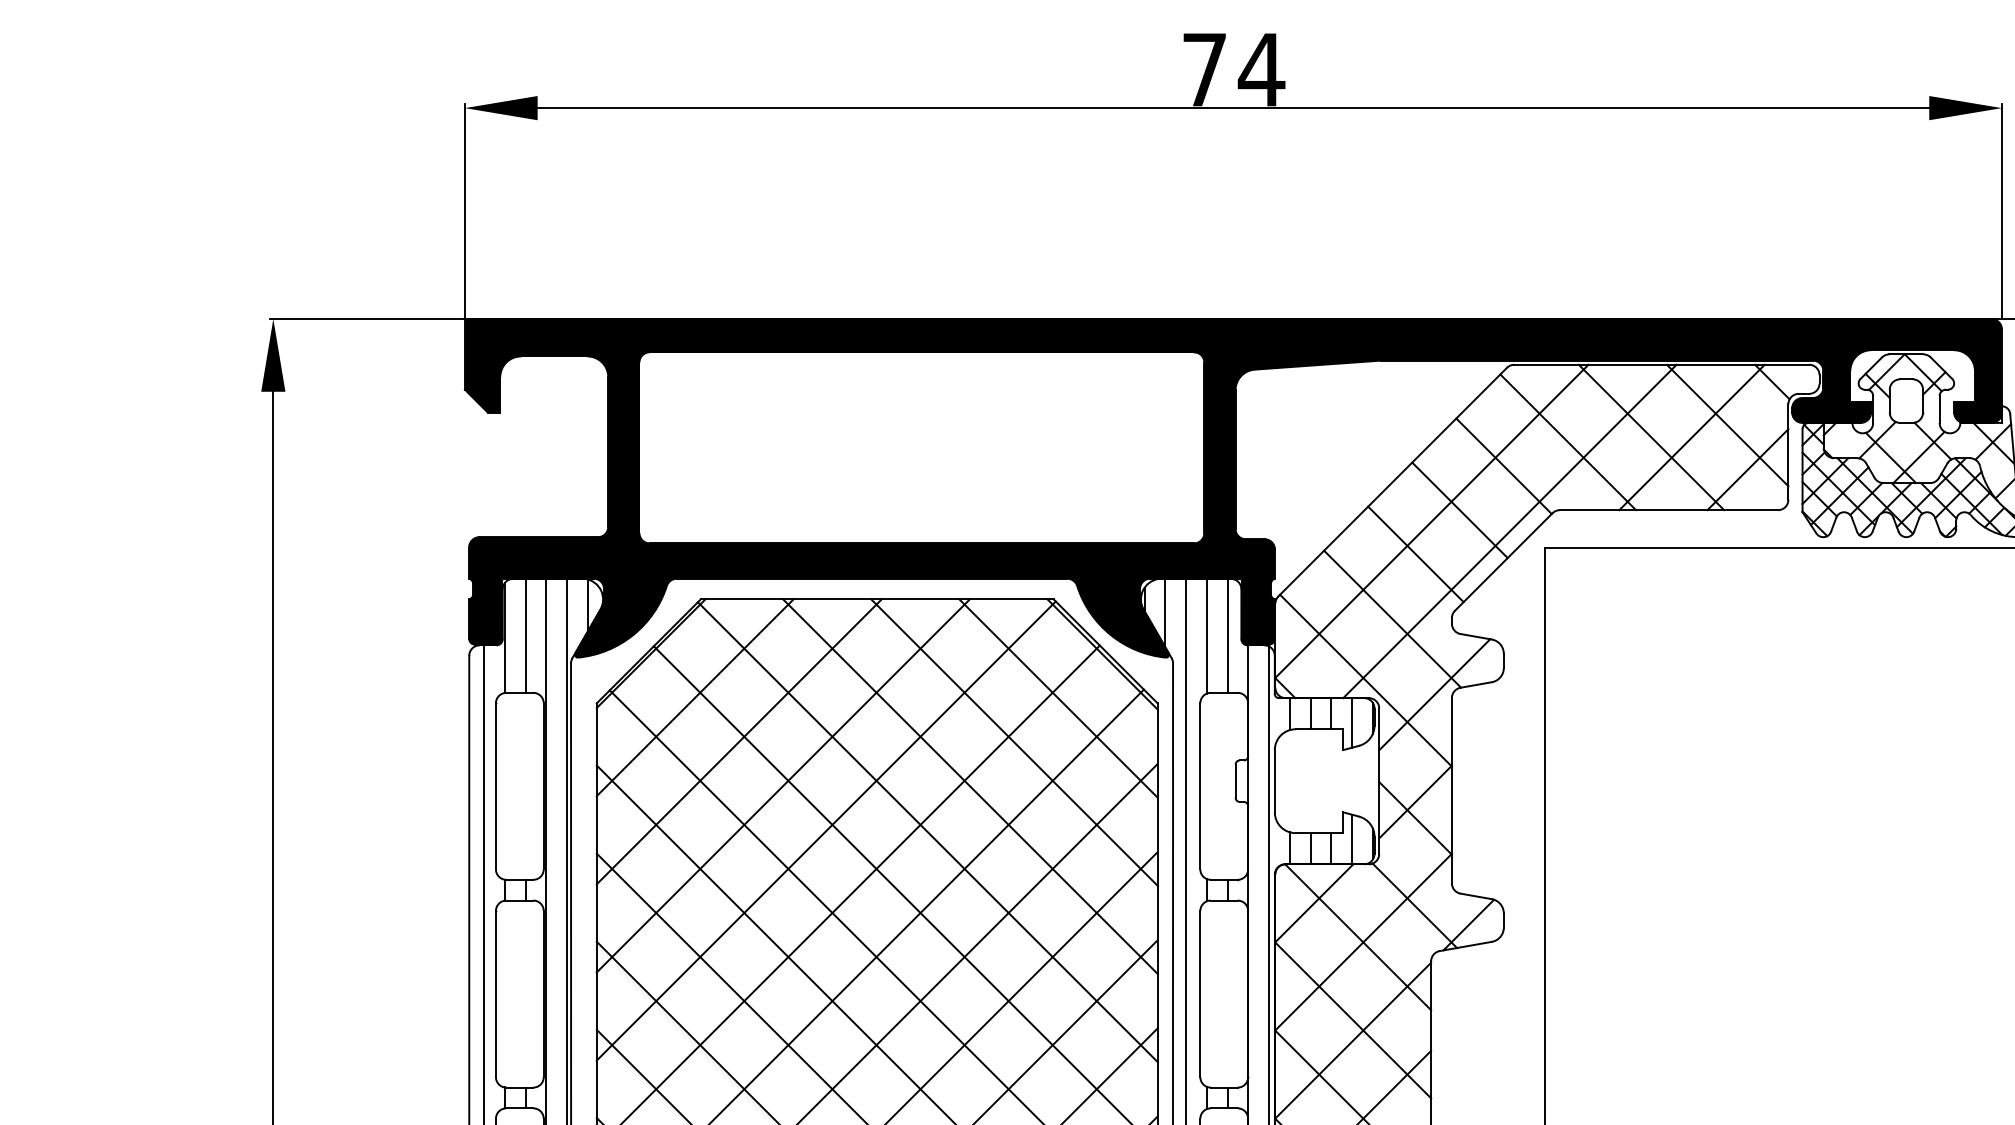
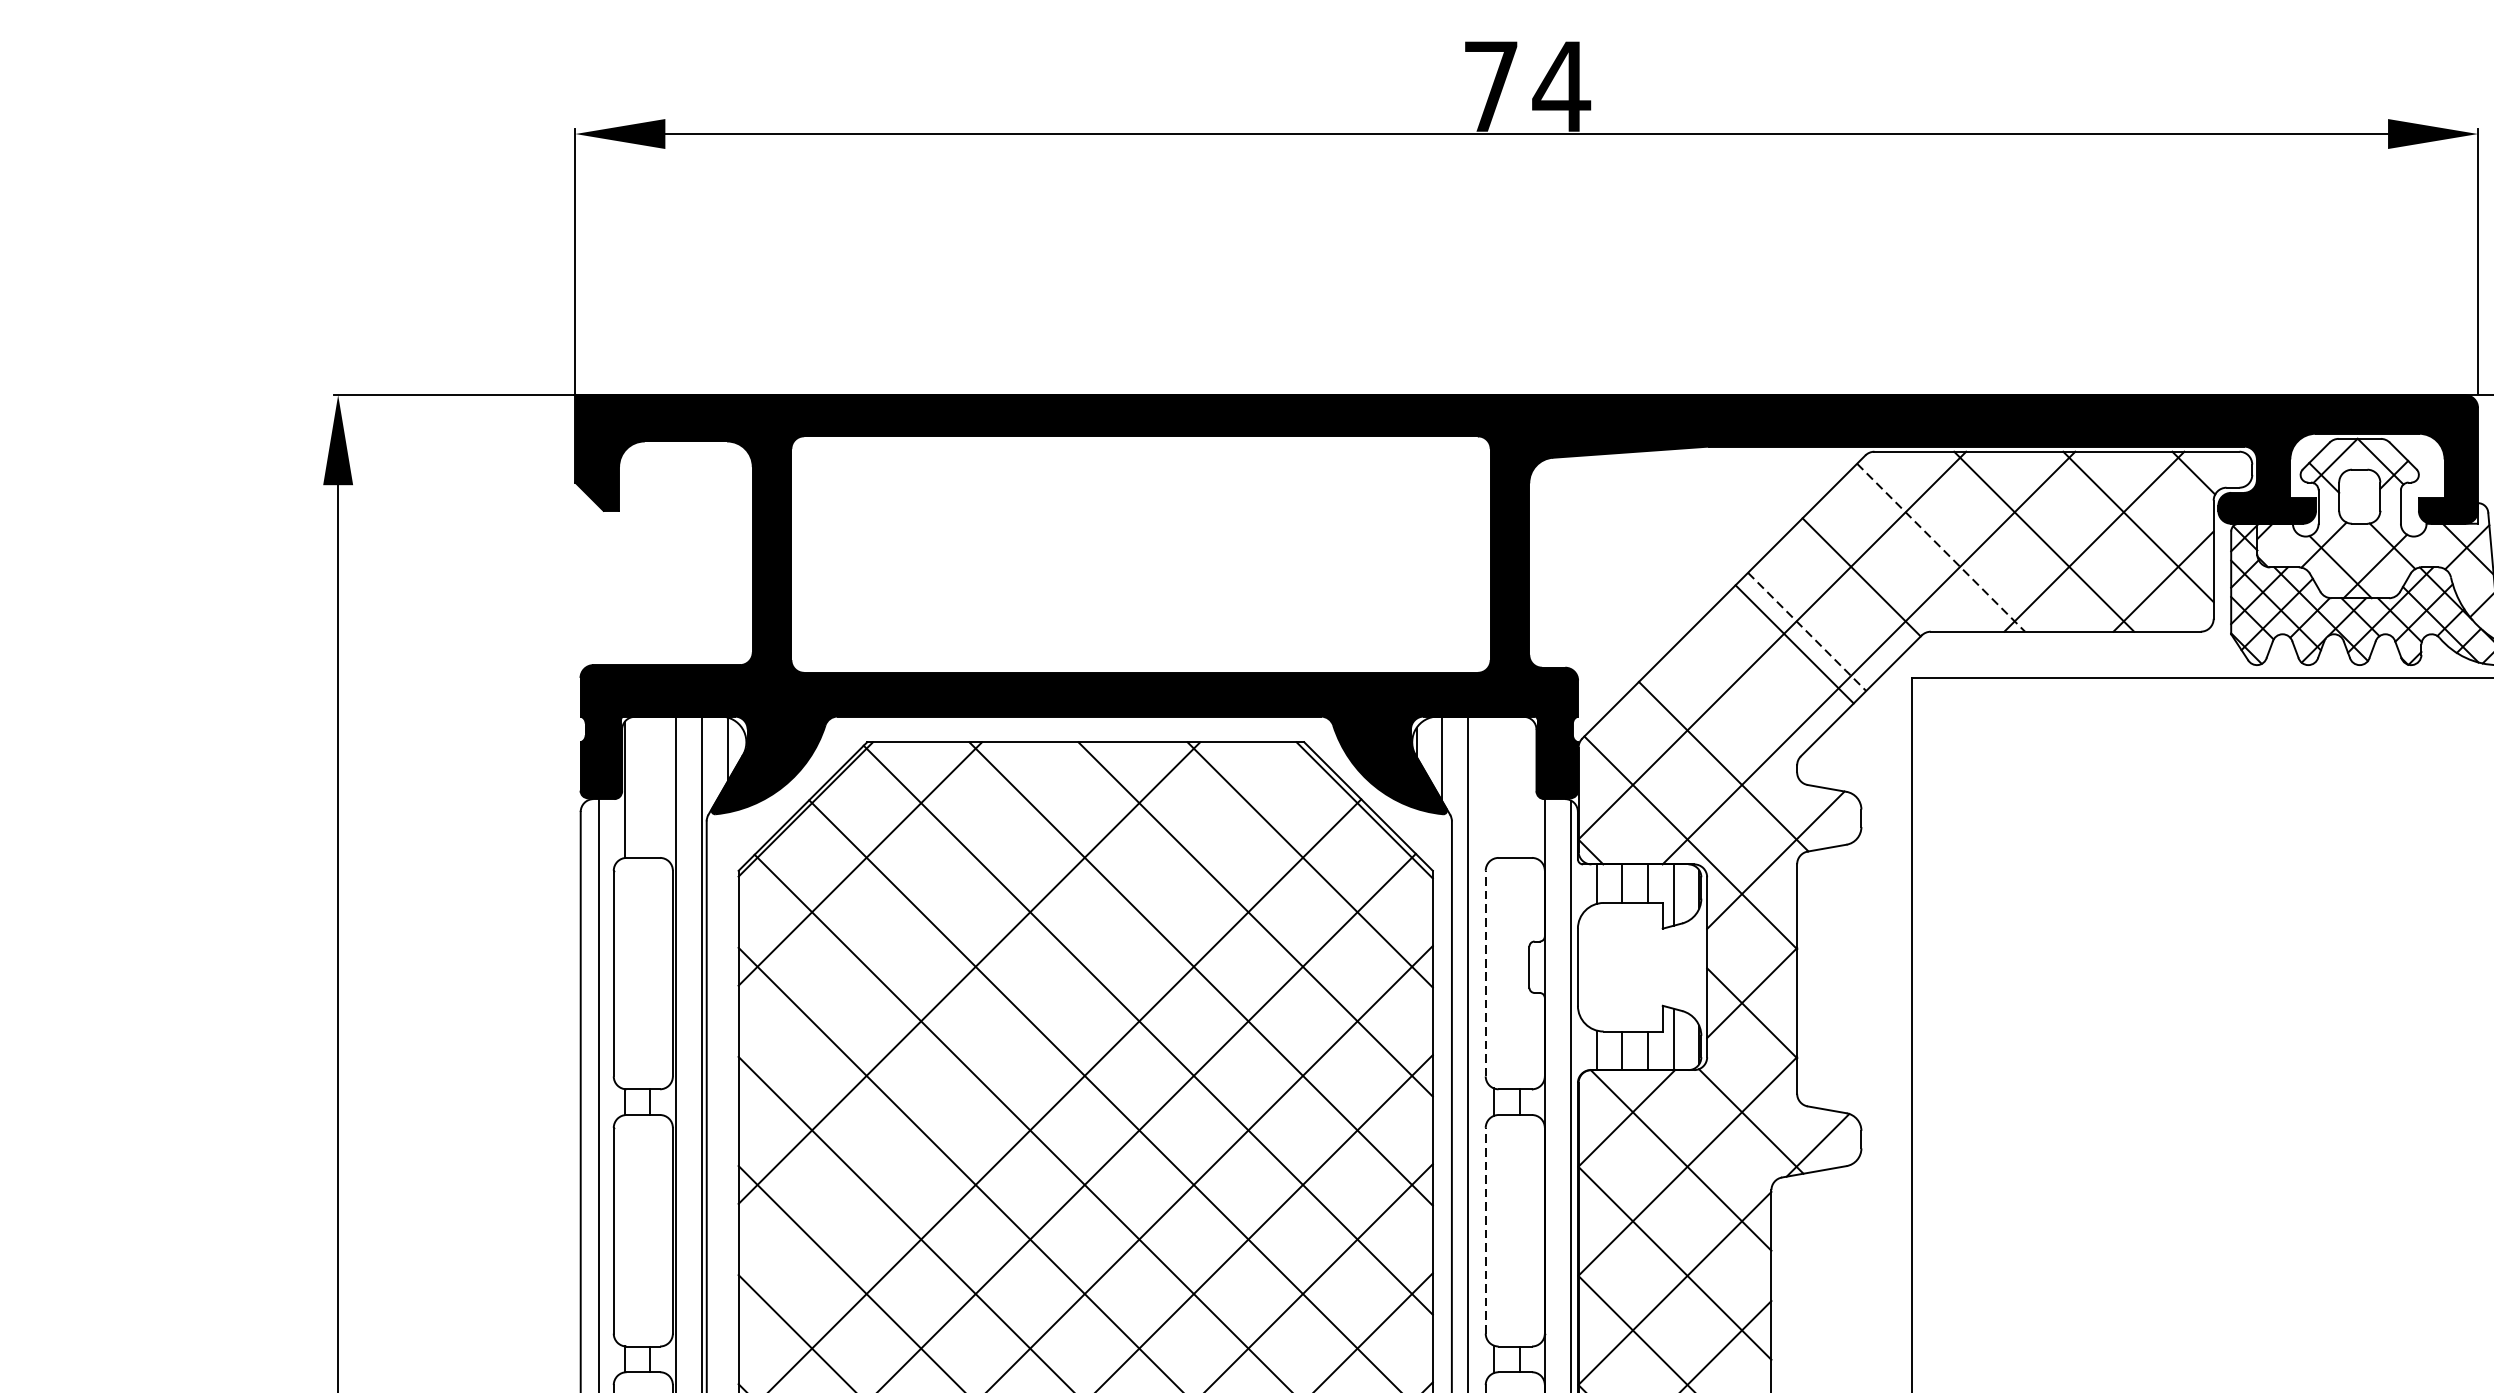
line: (1568, 442) -> (1941, 547), solid -> dashed
line: (1459, 510) -> (1806, 632), solid -> dashed
line: (1415, 554) -> (1794, 644), moved
line: (525, 635) -> (650, 786), removed
line: (1206, 635) -> (1493, 786), removed
line: (1227, 635) -> (1519, 786), removed
line: (738, 741) -> (914, 918), removed
line: (1200, 785) -> (1485, 972), solid -> dashed
line: (825, 830) -> (1021, 1028), removed
line: (1200, 993) -> (1485, 1230), solid -> dashed

